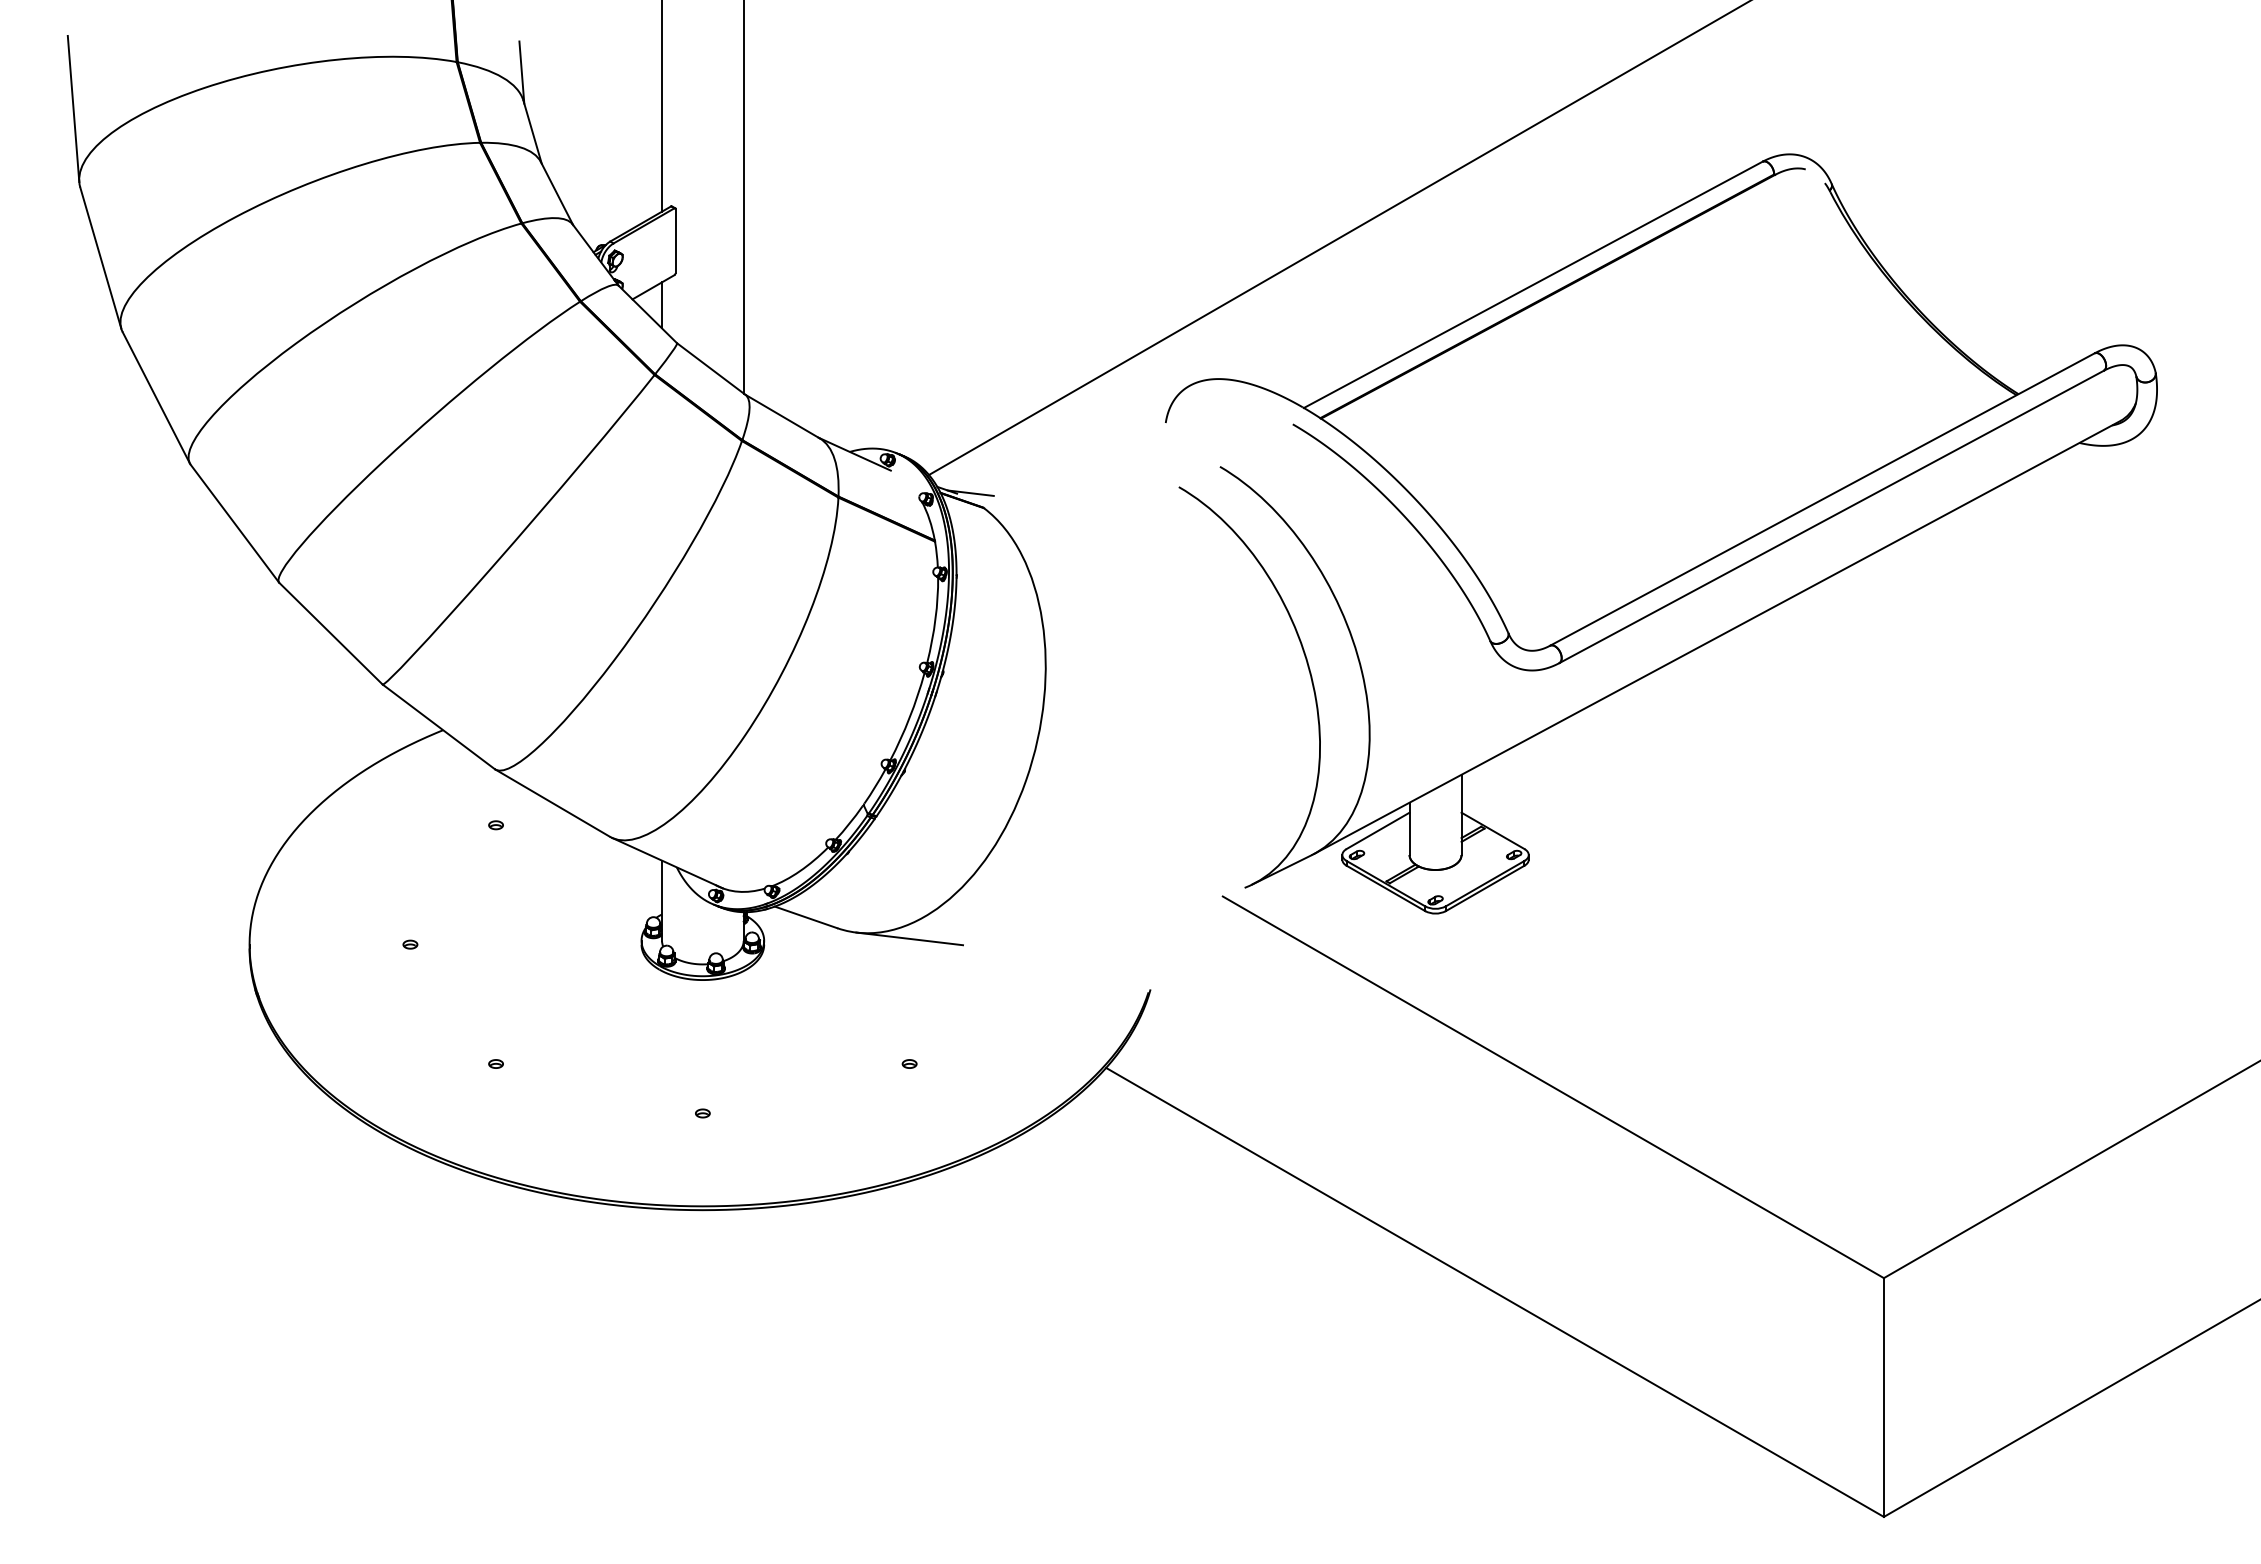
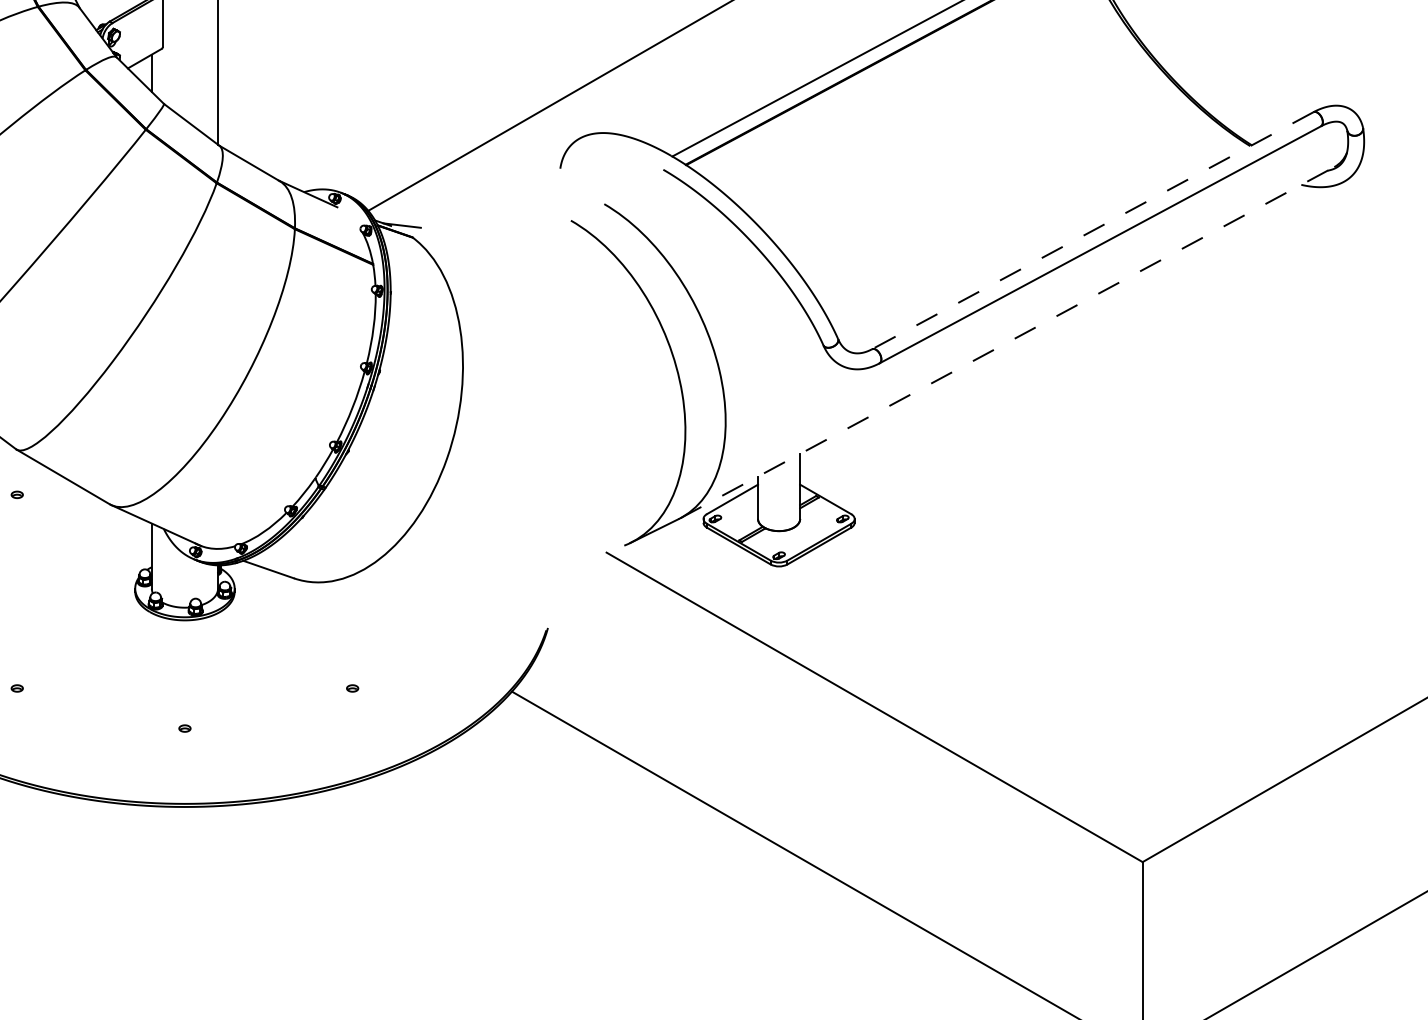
line: (1822, 499) -> (1092, 230), solid -> dashed
line: (1717, 637) -> (1007, 342), solid -> dashed
line: (909, 938) -> (352, 586), removed

